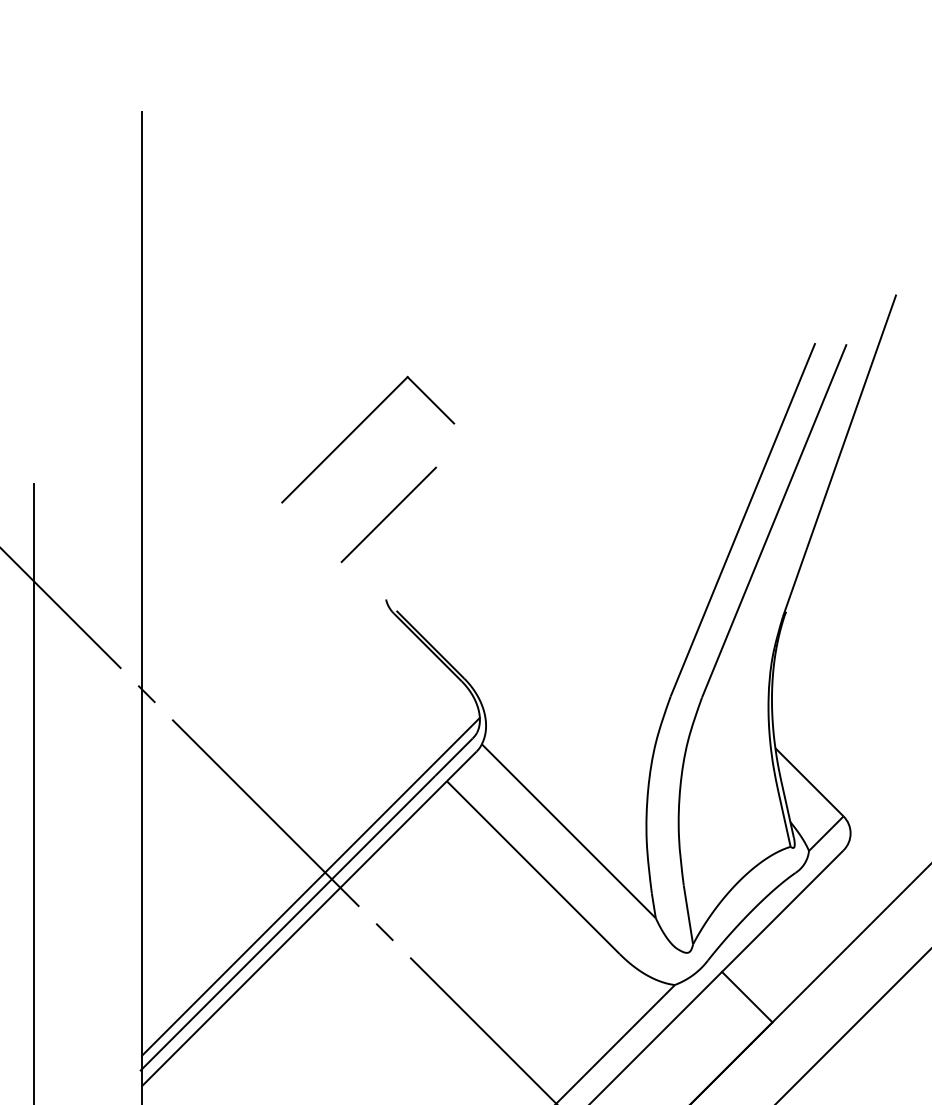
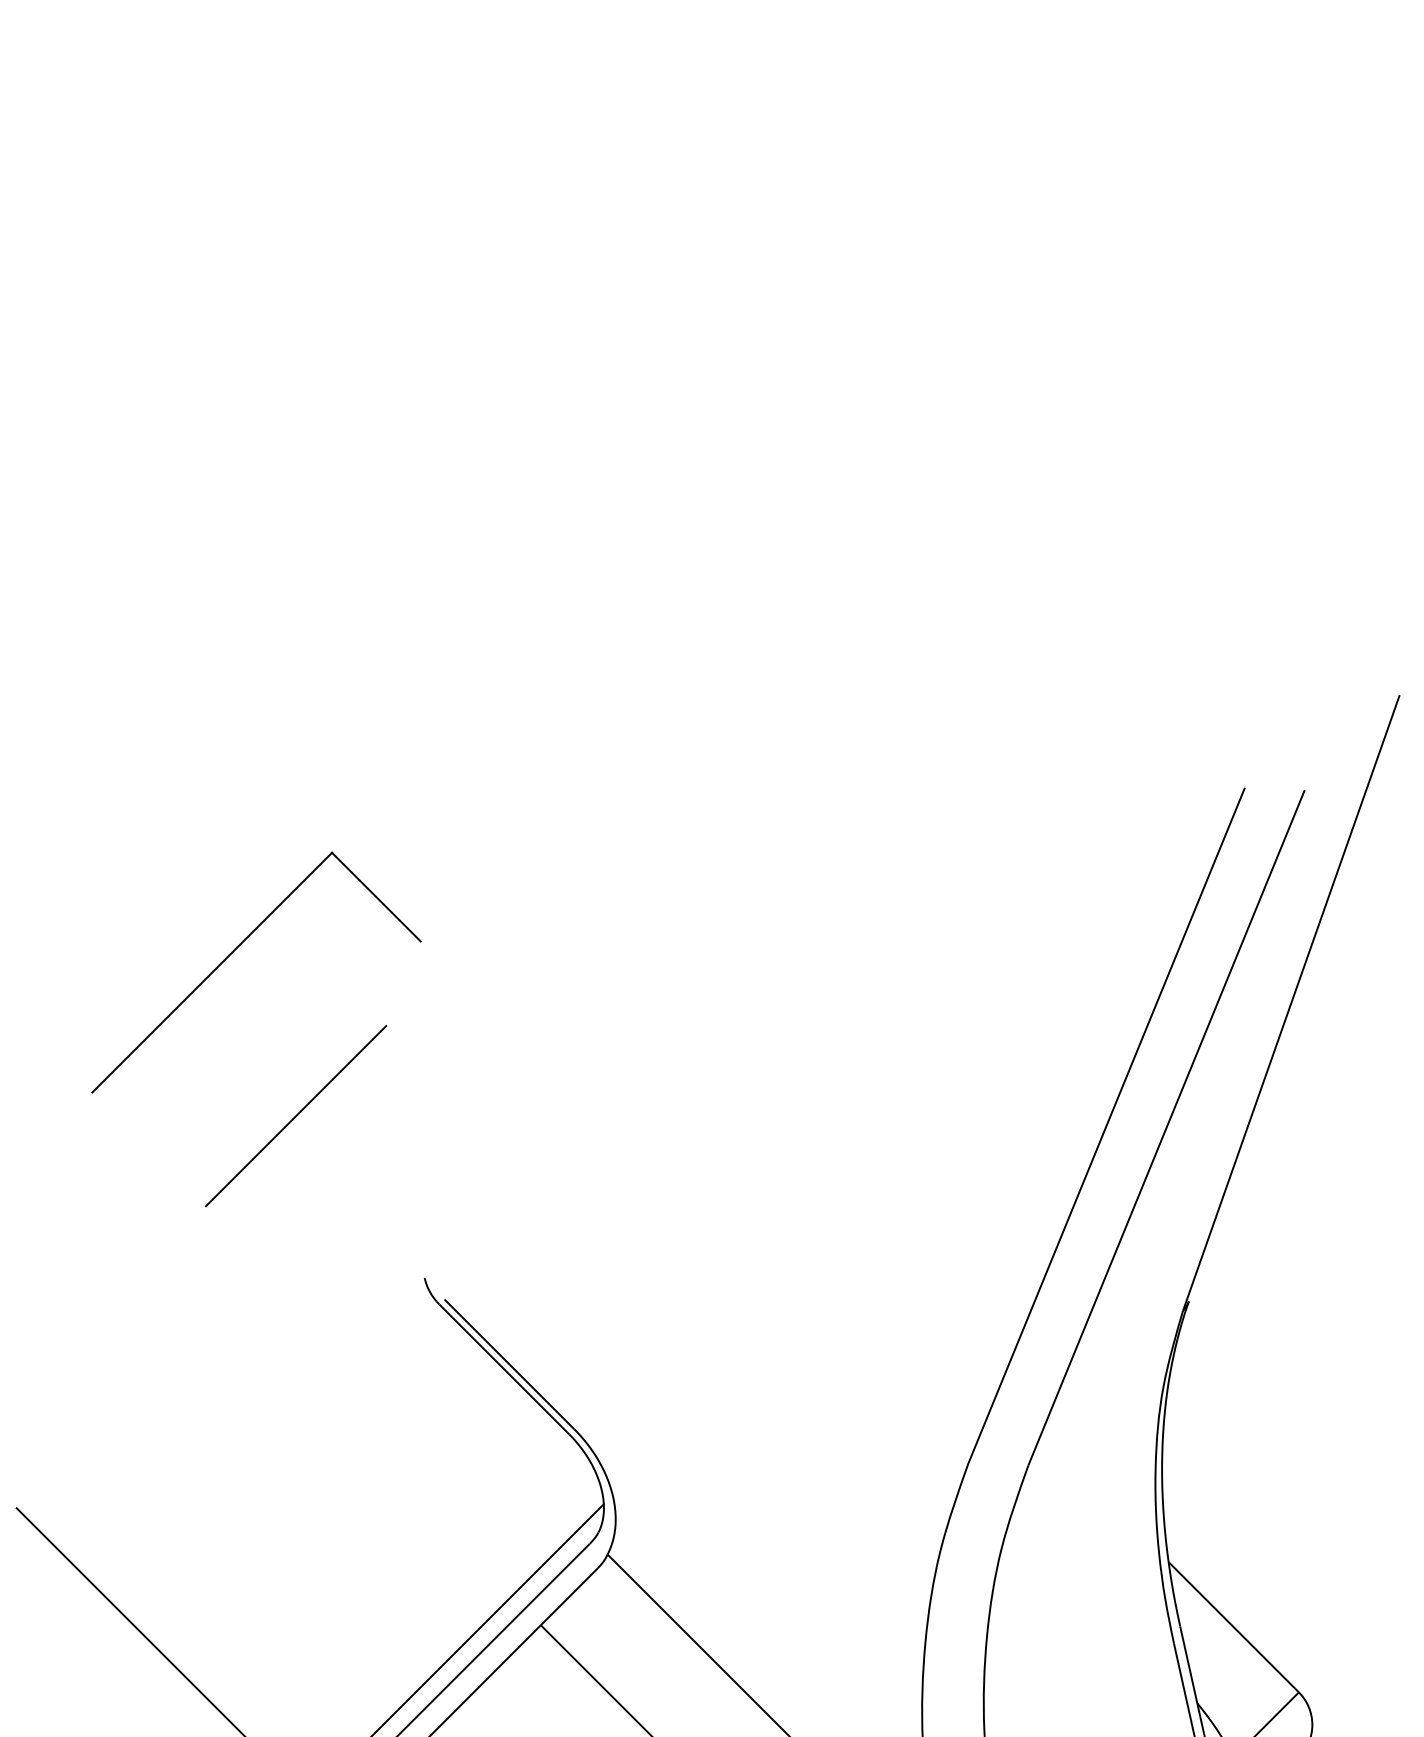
part: (342, 443) -> (207, 979), moved

